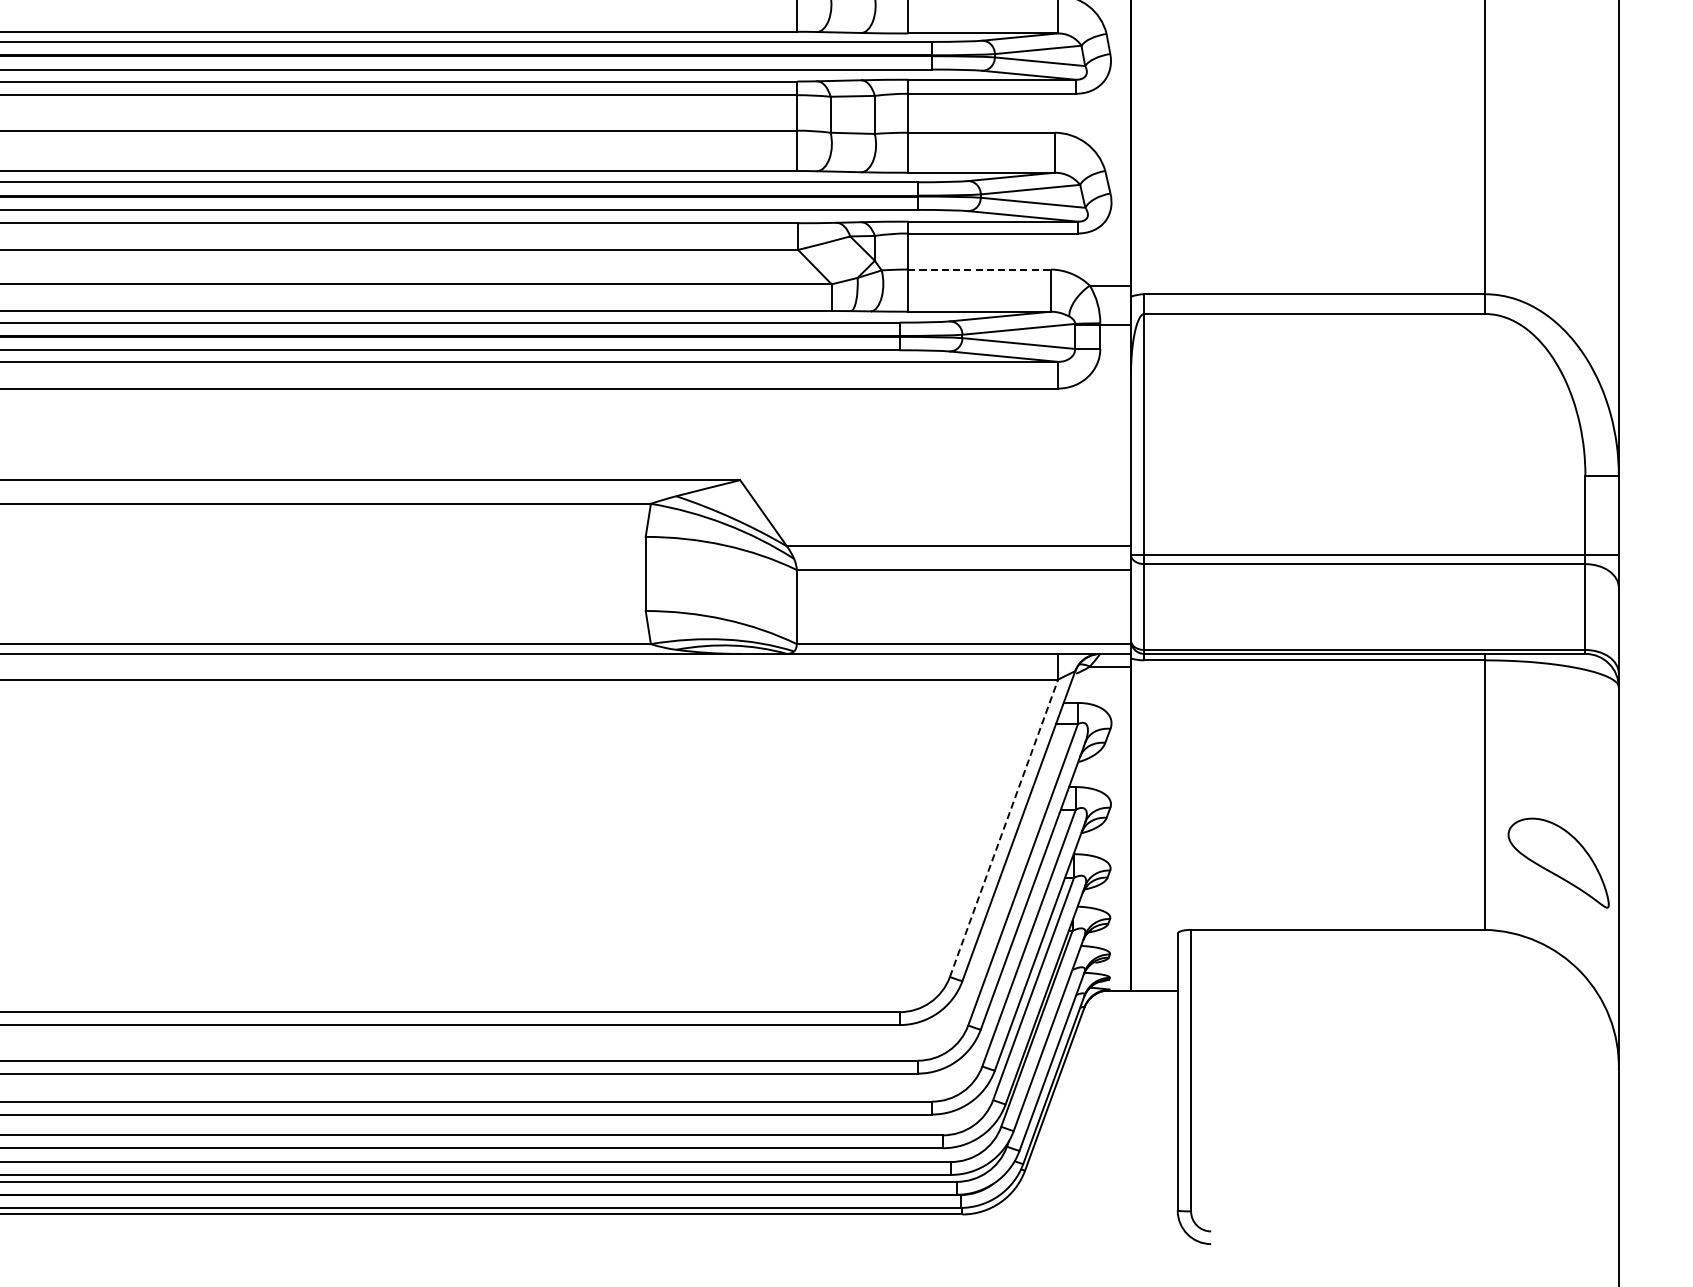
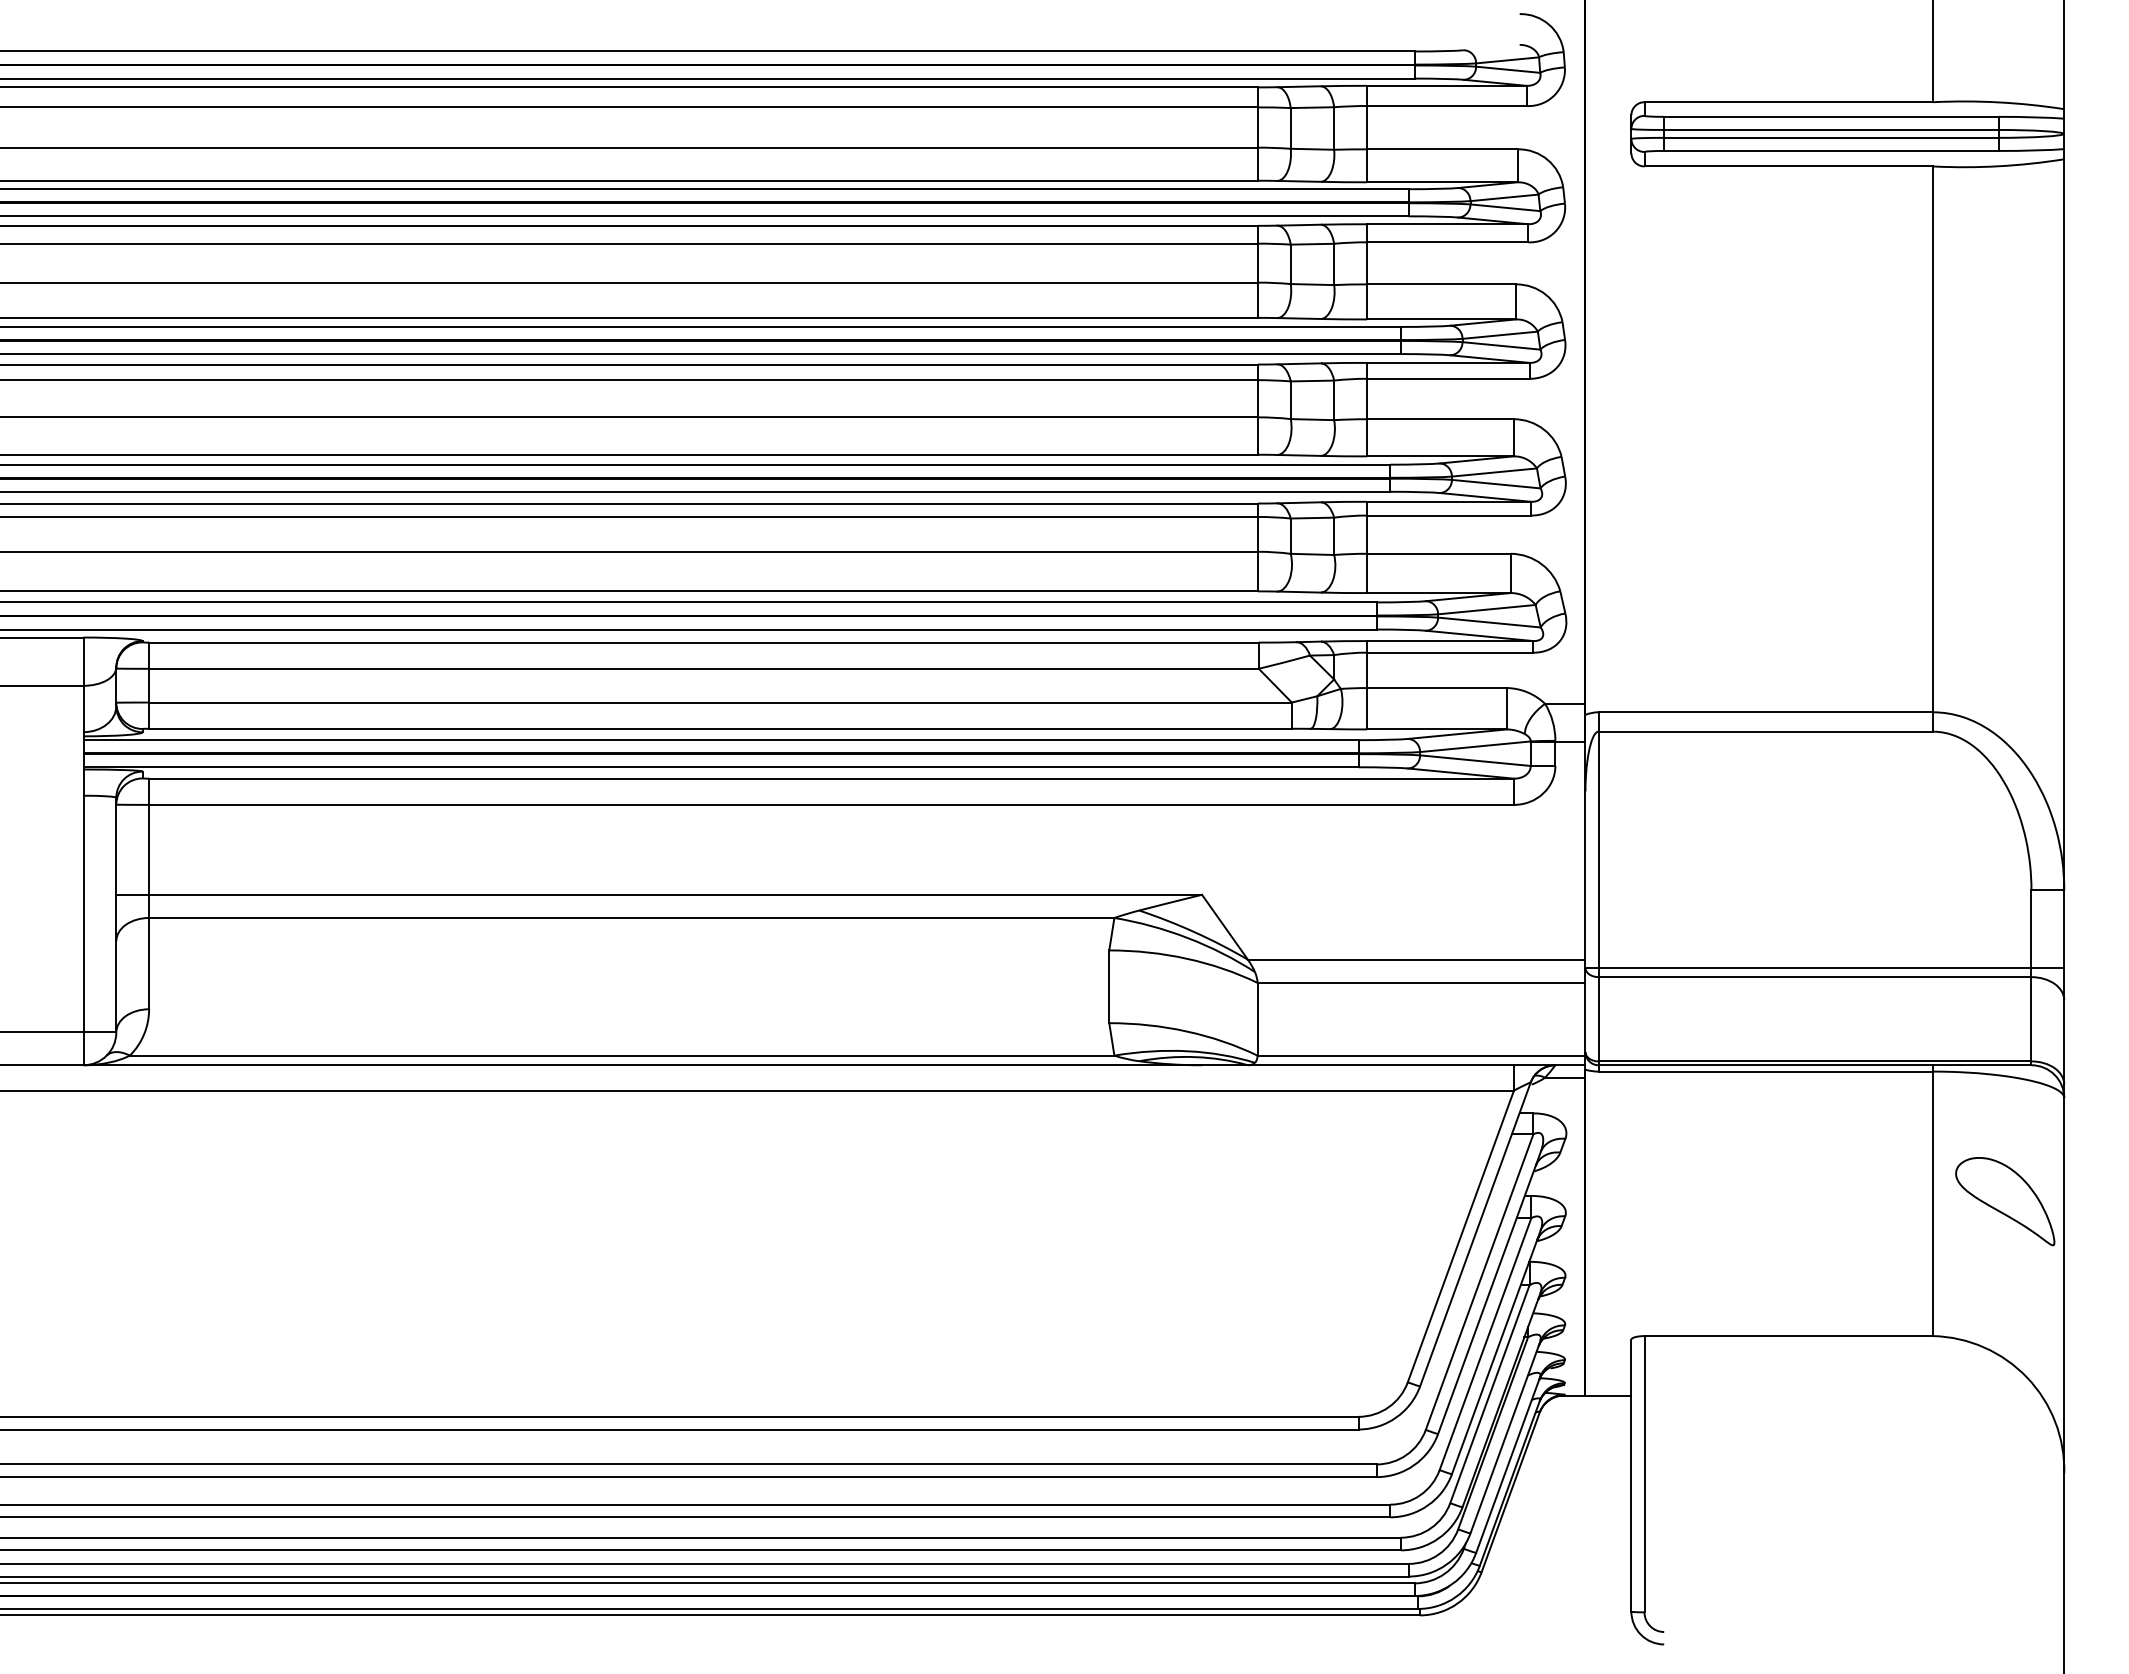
line: (980, 269) -> (1437, 688), dashed -> solid
line: (1004, 827) -> (1461, 1235), dashed -> solid
part: (1558, 863) -> (2005, 1201), moved

